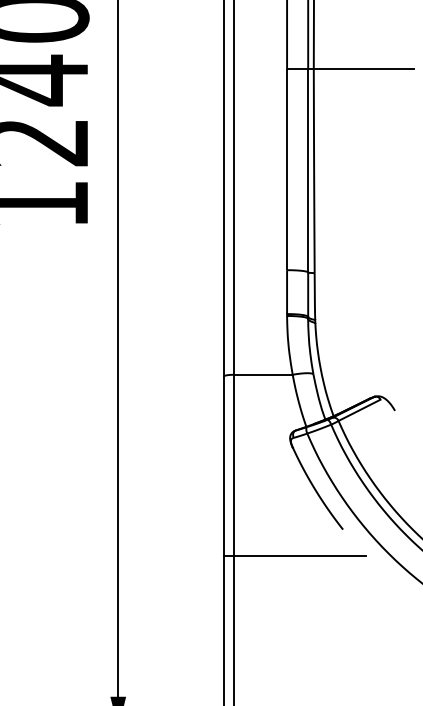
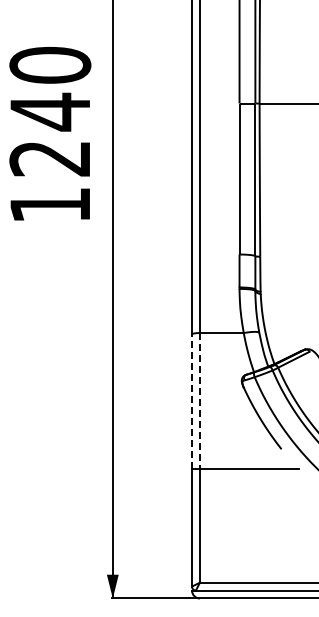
line: (224, 465) -> (192, 401), solid -> dashed
line: (233, 465) -> (199, 401), solid -> dashed

